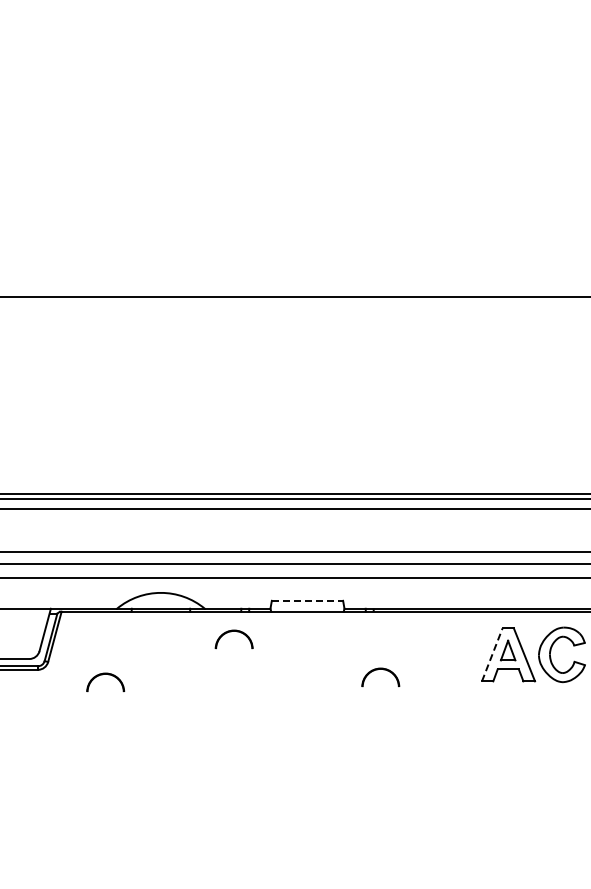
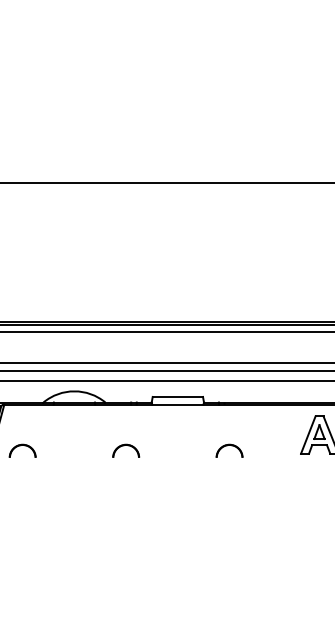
line: (307, 600) -> (177, 396), dashed -> solid
part: (231, 632) -> (124, 446), moved
line: (492, 654) -> (308, 434), dashed -> solid
part: (102, 675) -> (20, 446), moved

